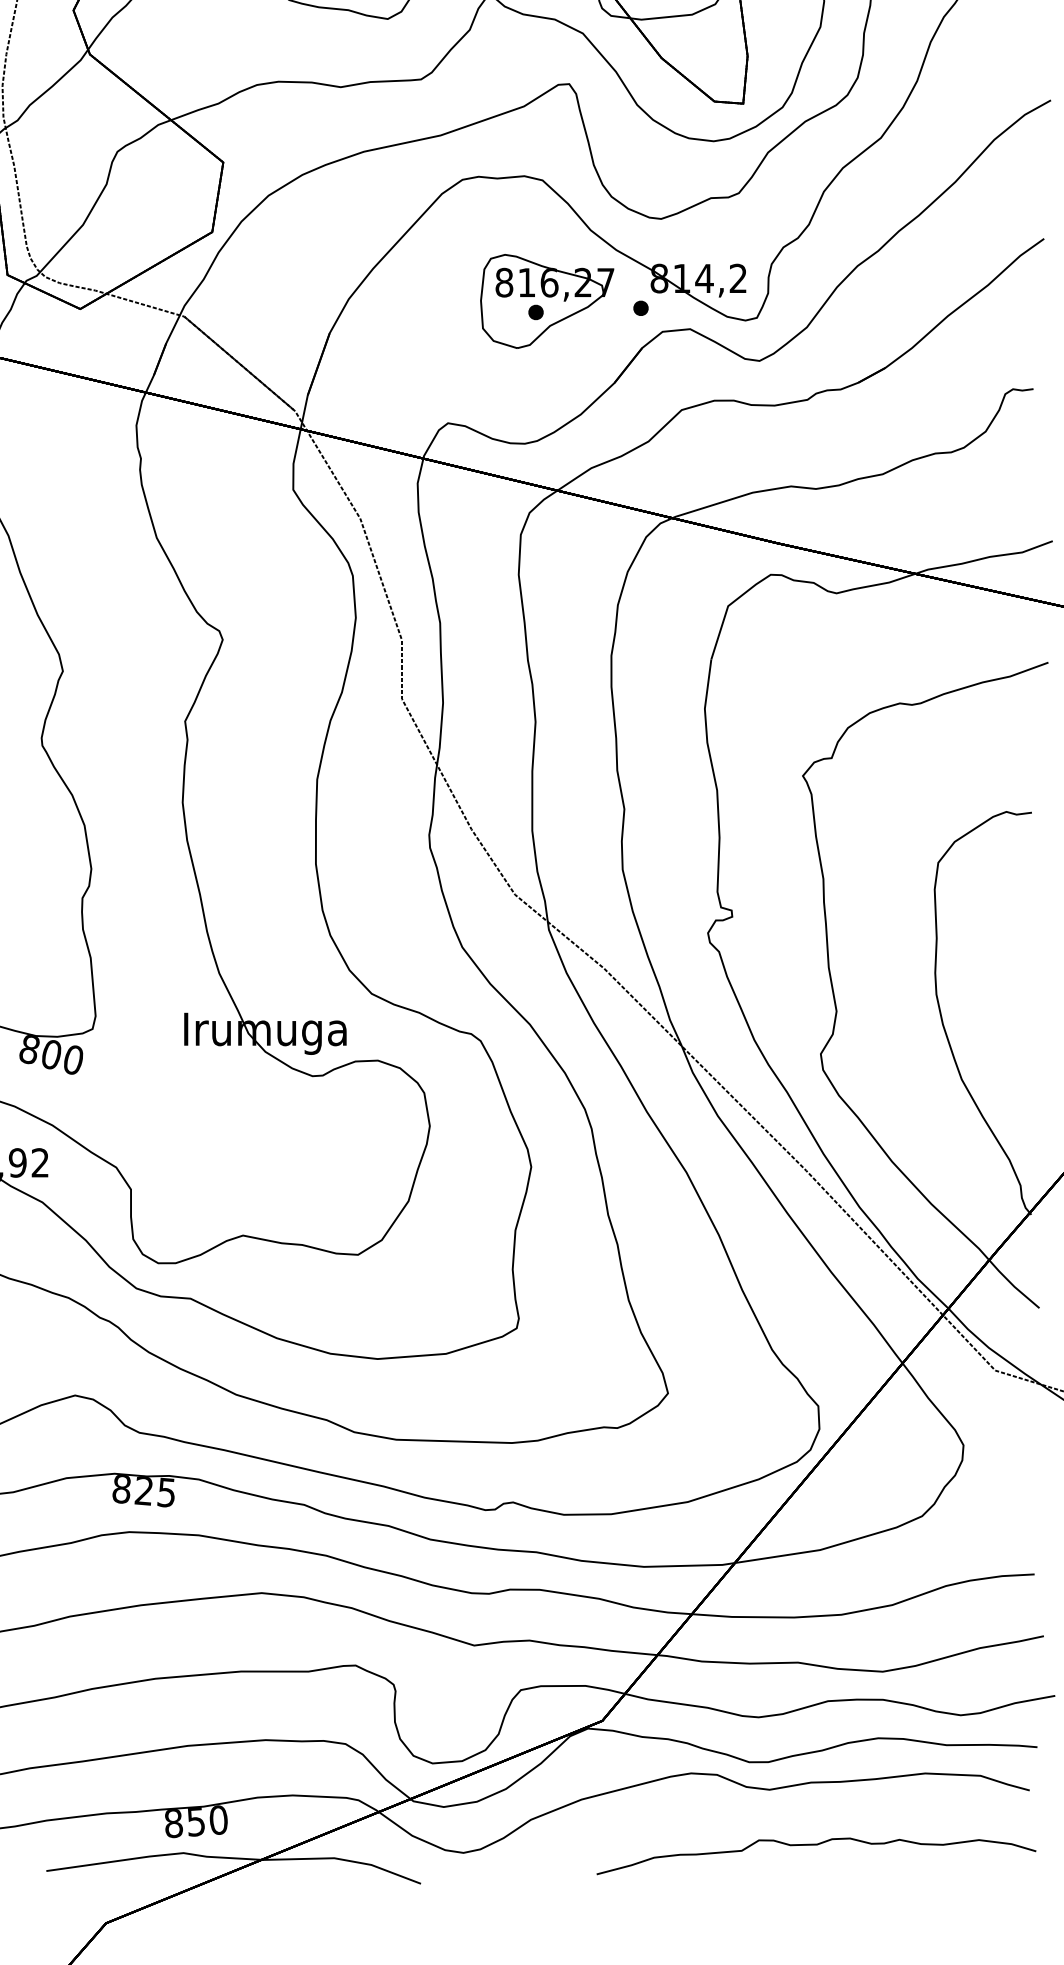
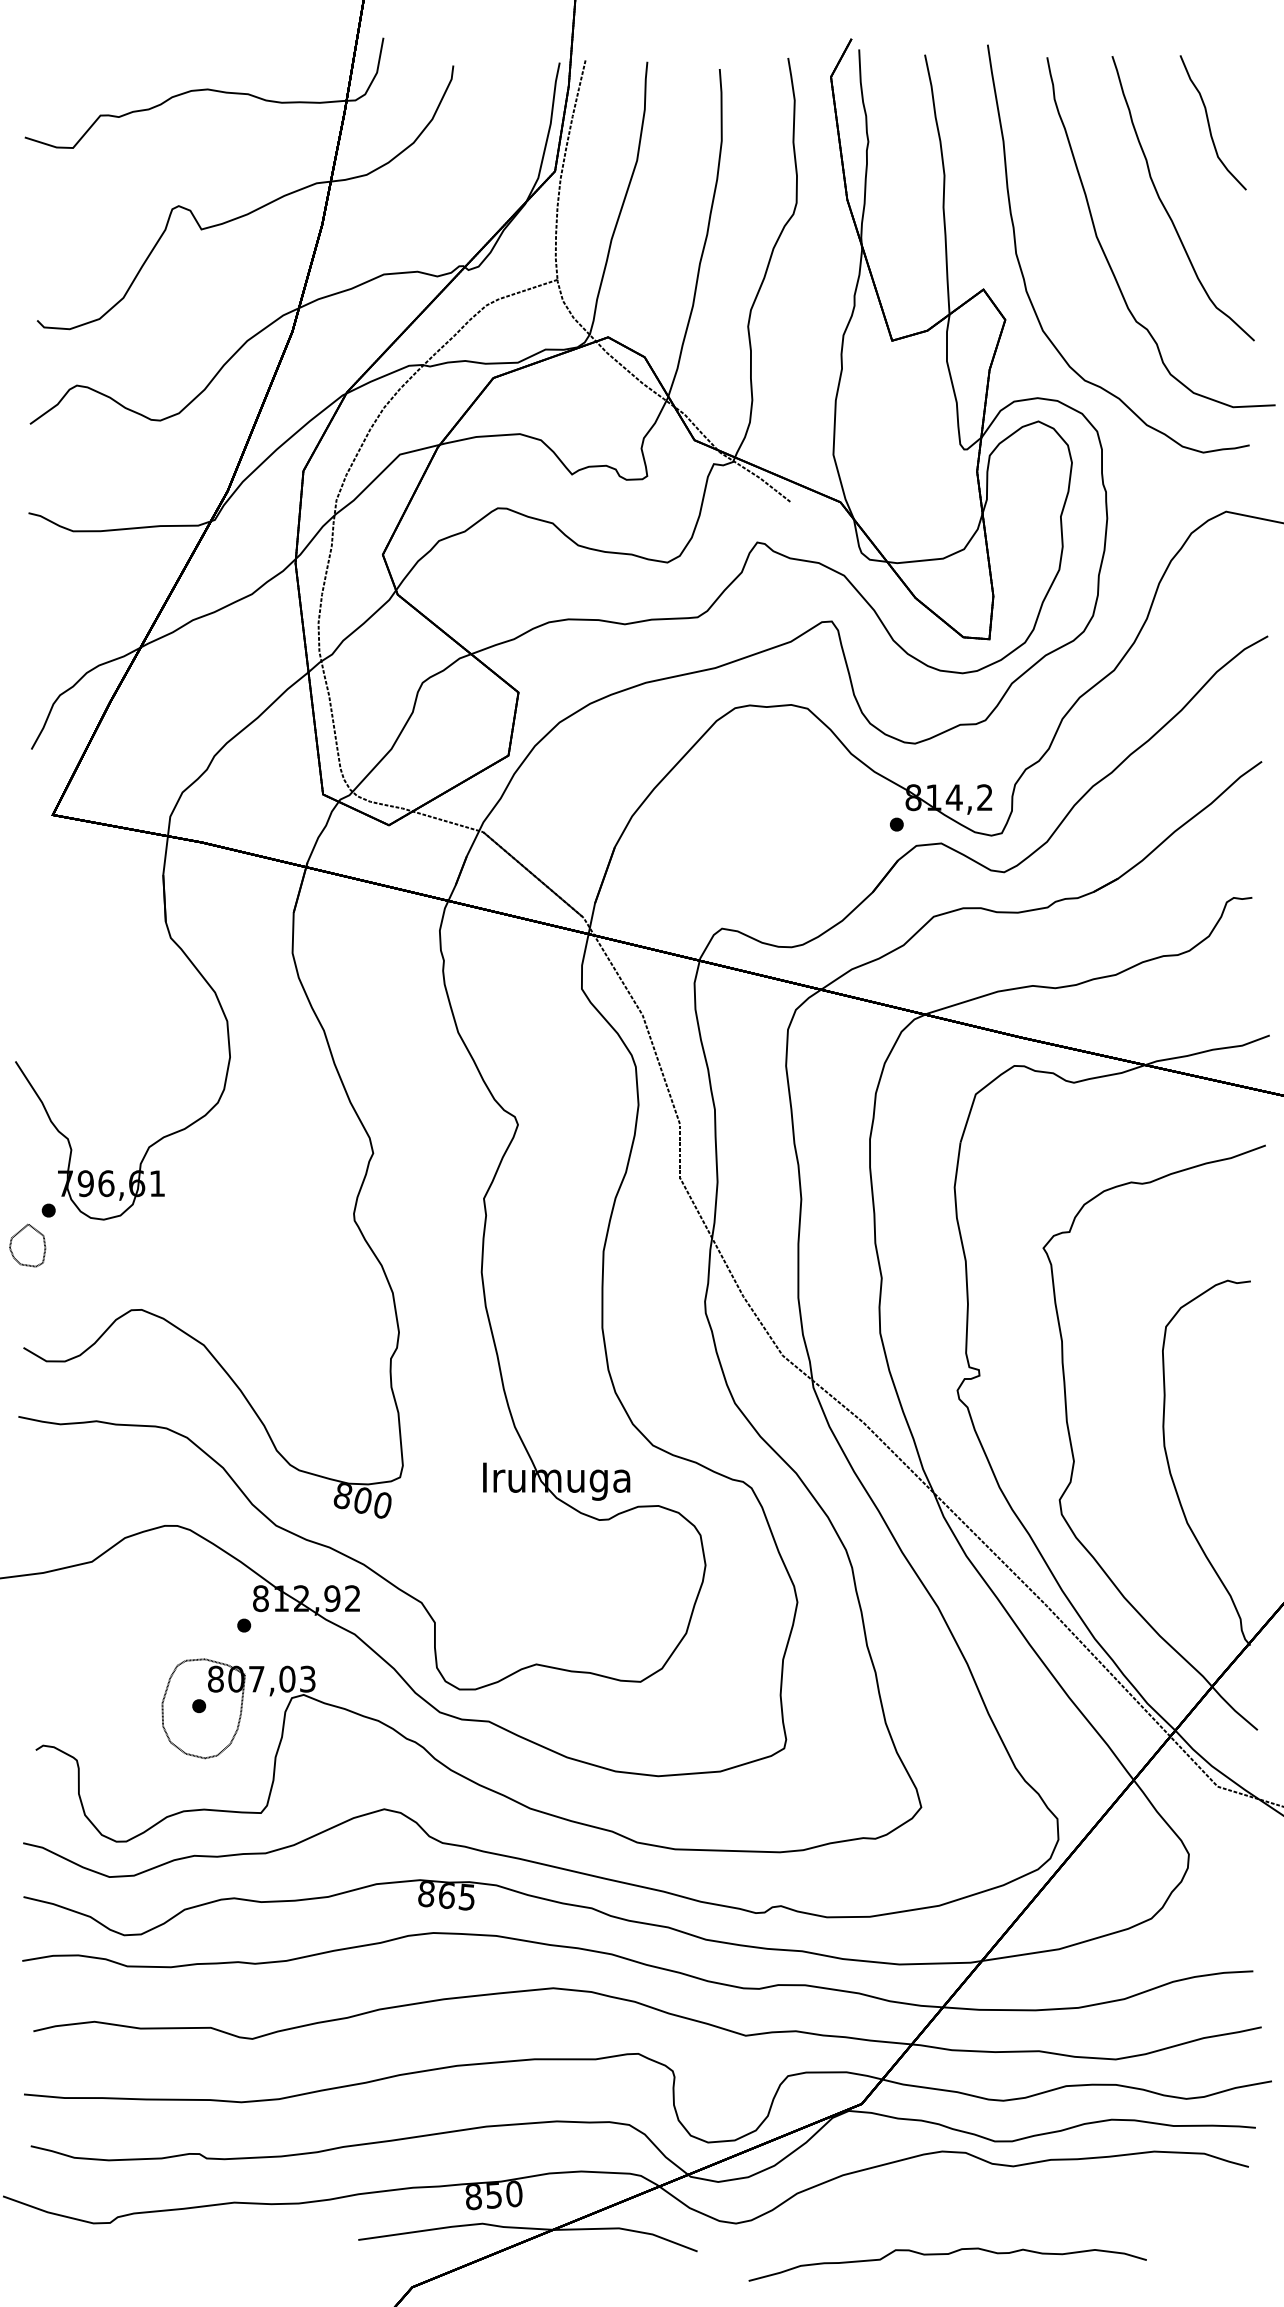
part: (546, 301) -> (811, 818), removed
text: (143, 1490) -> (446, 1895), 825 -> 865
curve: (816, 1845) -> (947, 2254), moved

